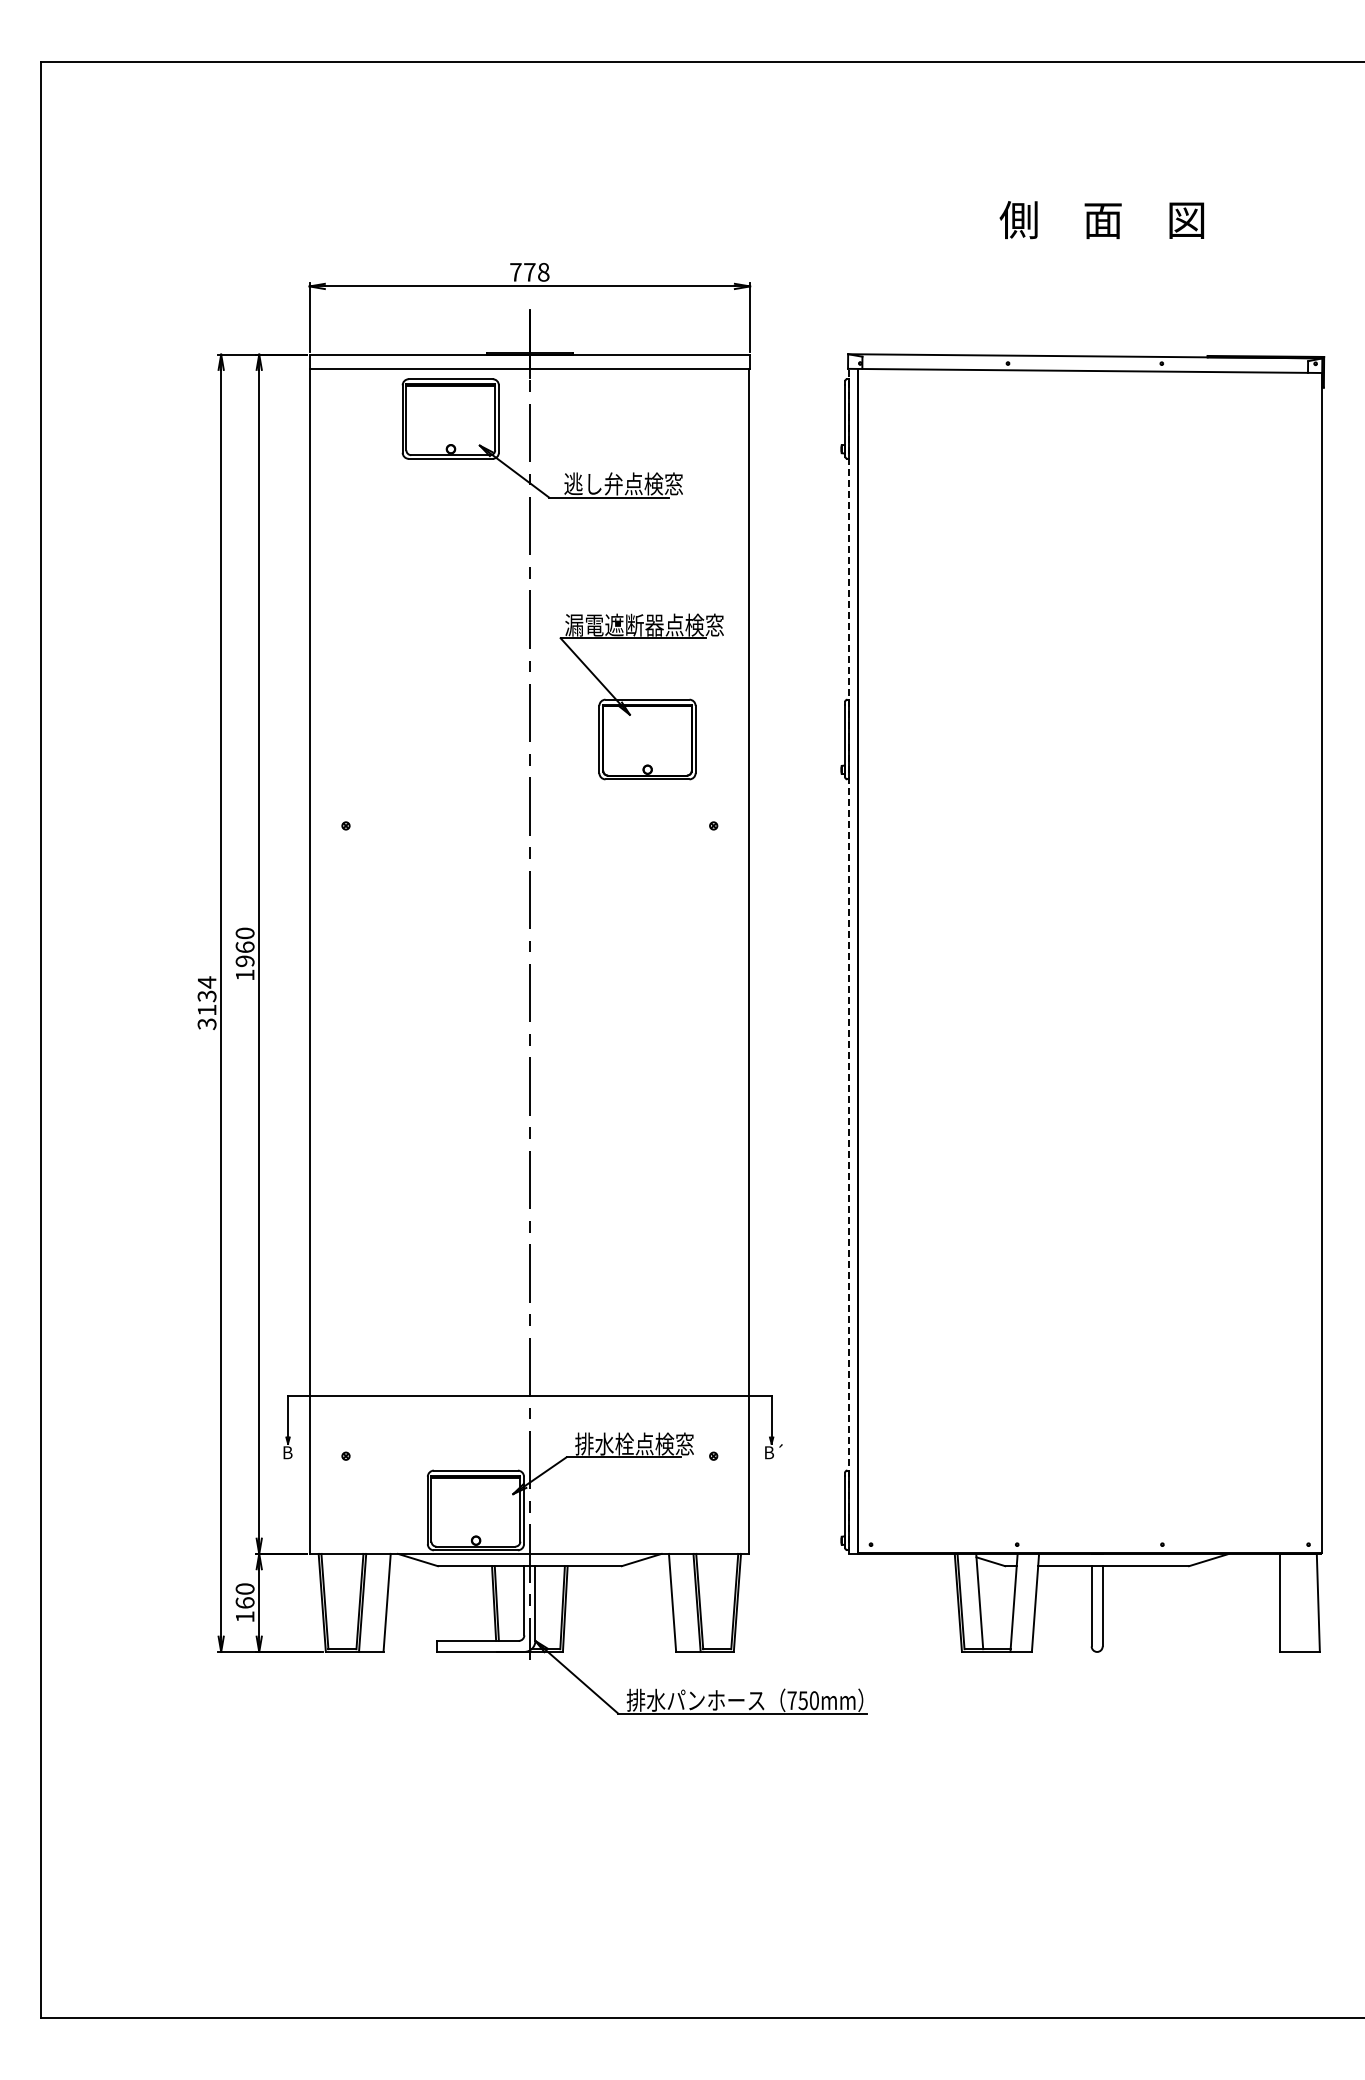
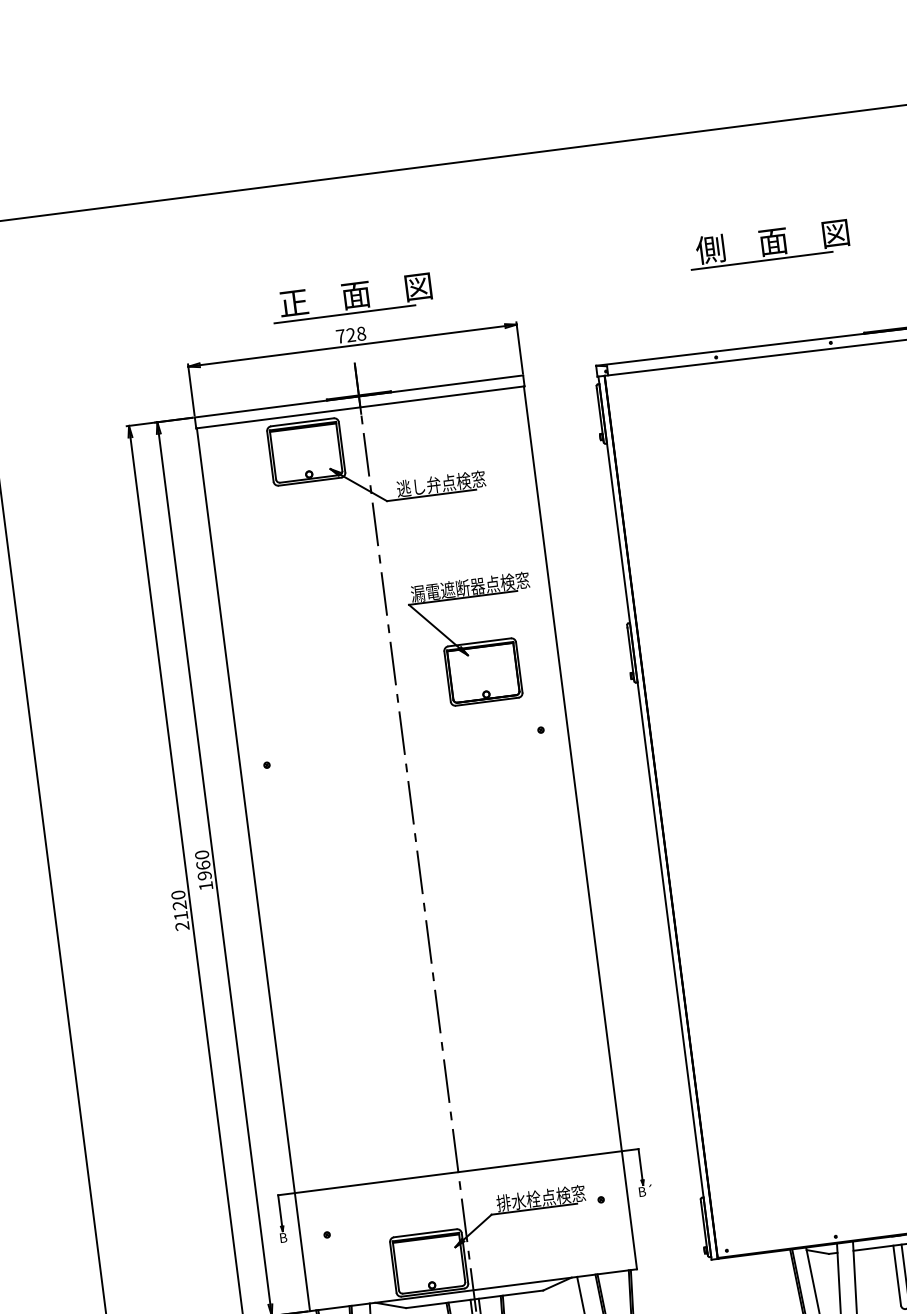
part: (537, 223) -> (352, 298), added
line: (1084, 243) -> (761, 260), added
text: (529, 271) -> (350, 334), 778 -> 728
line: (849, 961) -> (655, 818), dashed -> solid
text: (206, 1003) -> (179, 910), 3134 -> 2120

